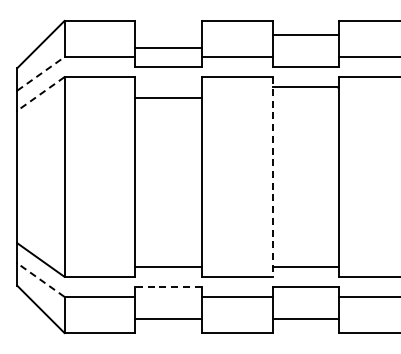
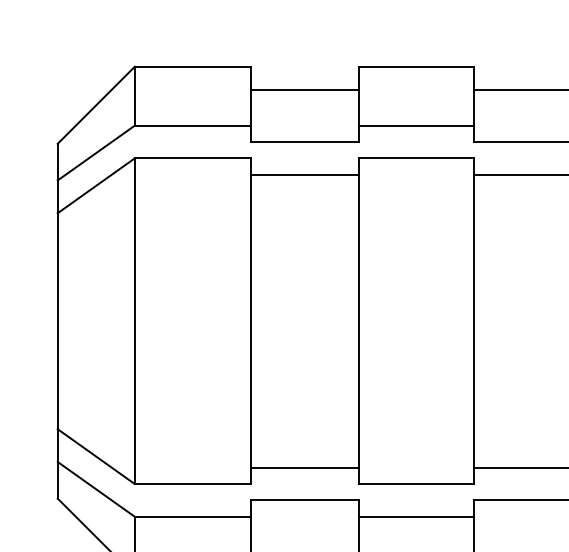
line: (168, 48) -> (304, 90), moved
line: (41, 73) -> (97, 152), dashed -> solid
line: (40, 94) -> (95, 186), dashed -> solid
line: (168, 98) -> (304, 175), moved
line: (272, 176) -> (474, 320), dashed -> solid
line: (40, 279) -> (95, 488), dashed -> solid
line: (168, 286) -> (304, 499), dashed -> solid

